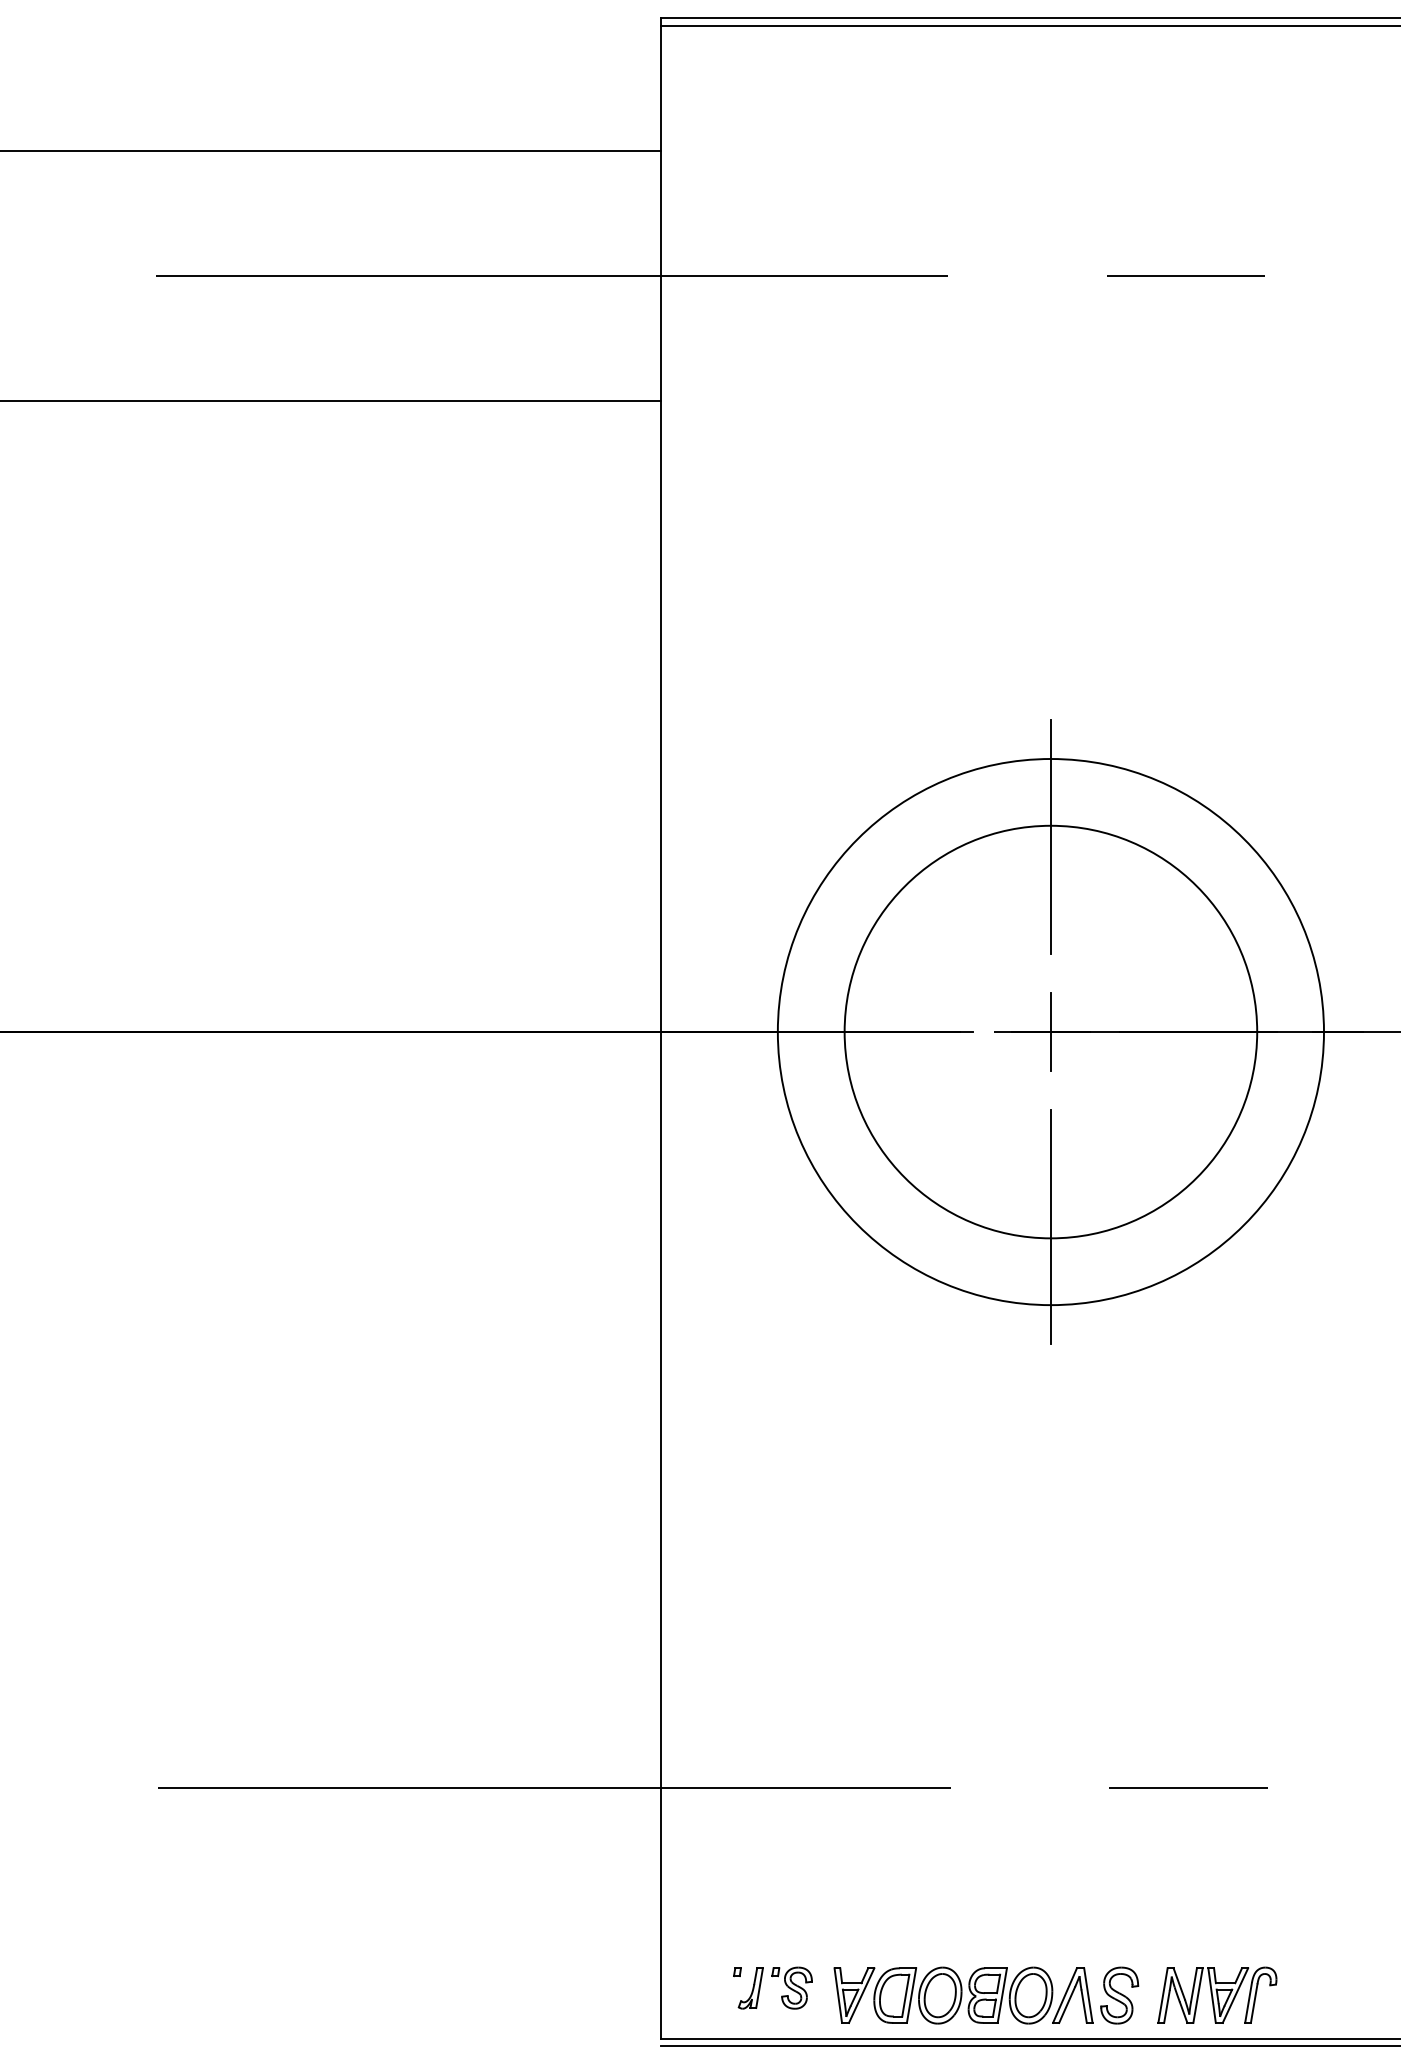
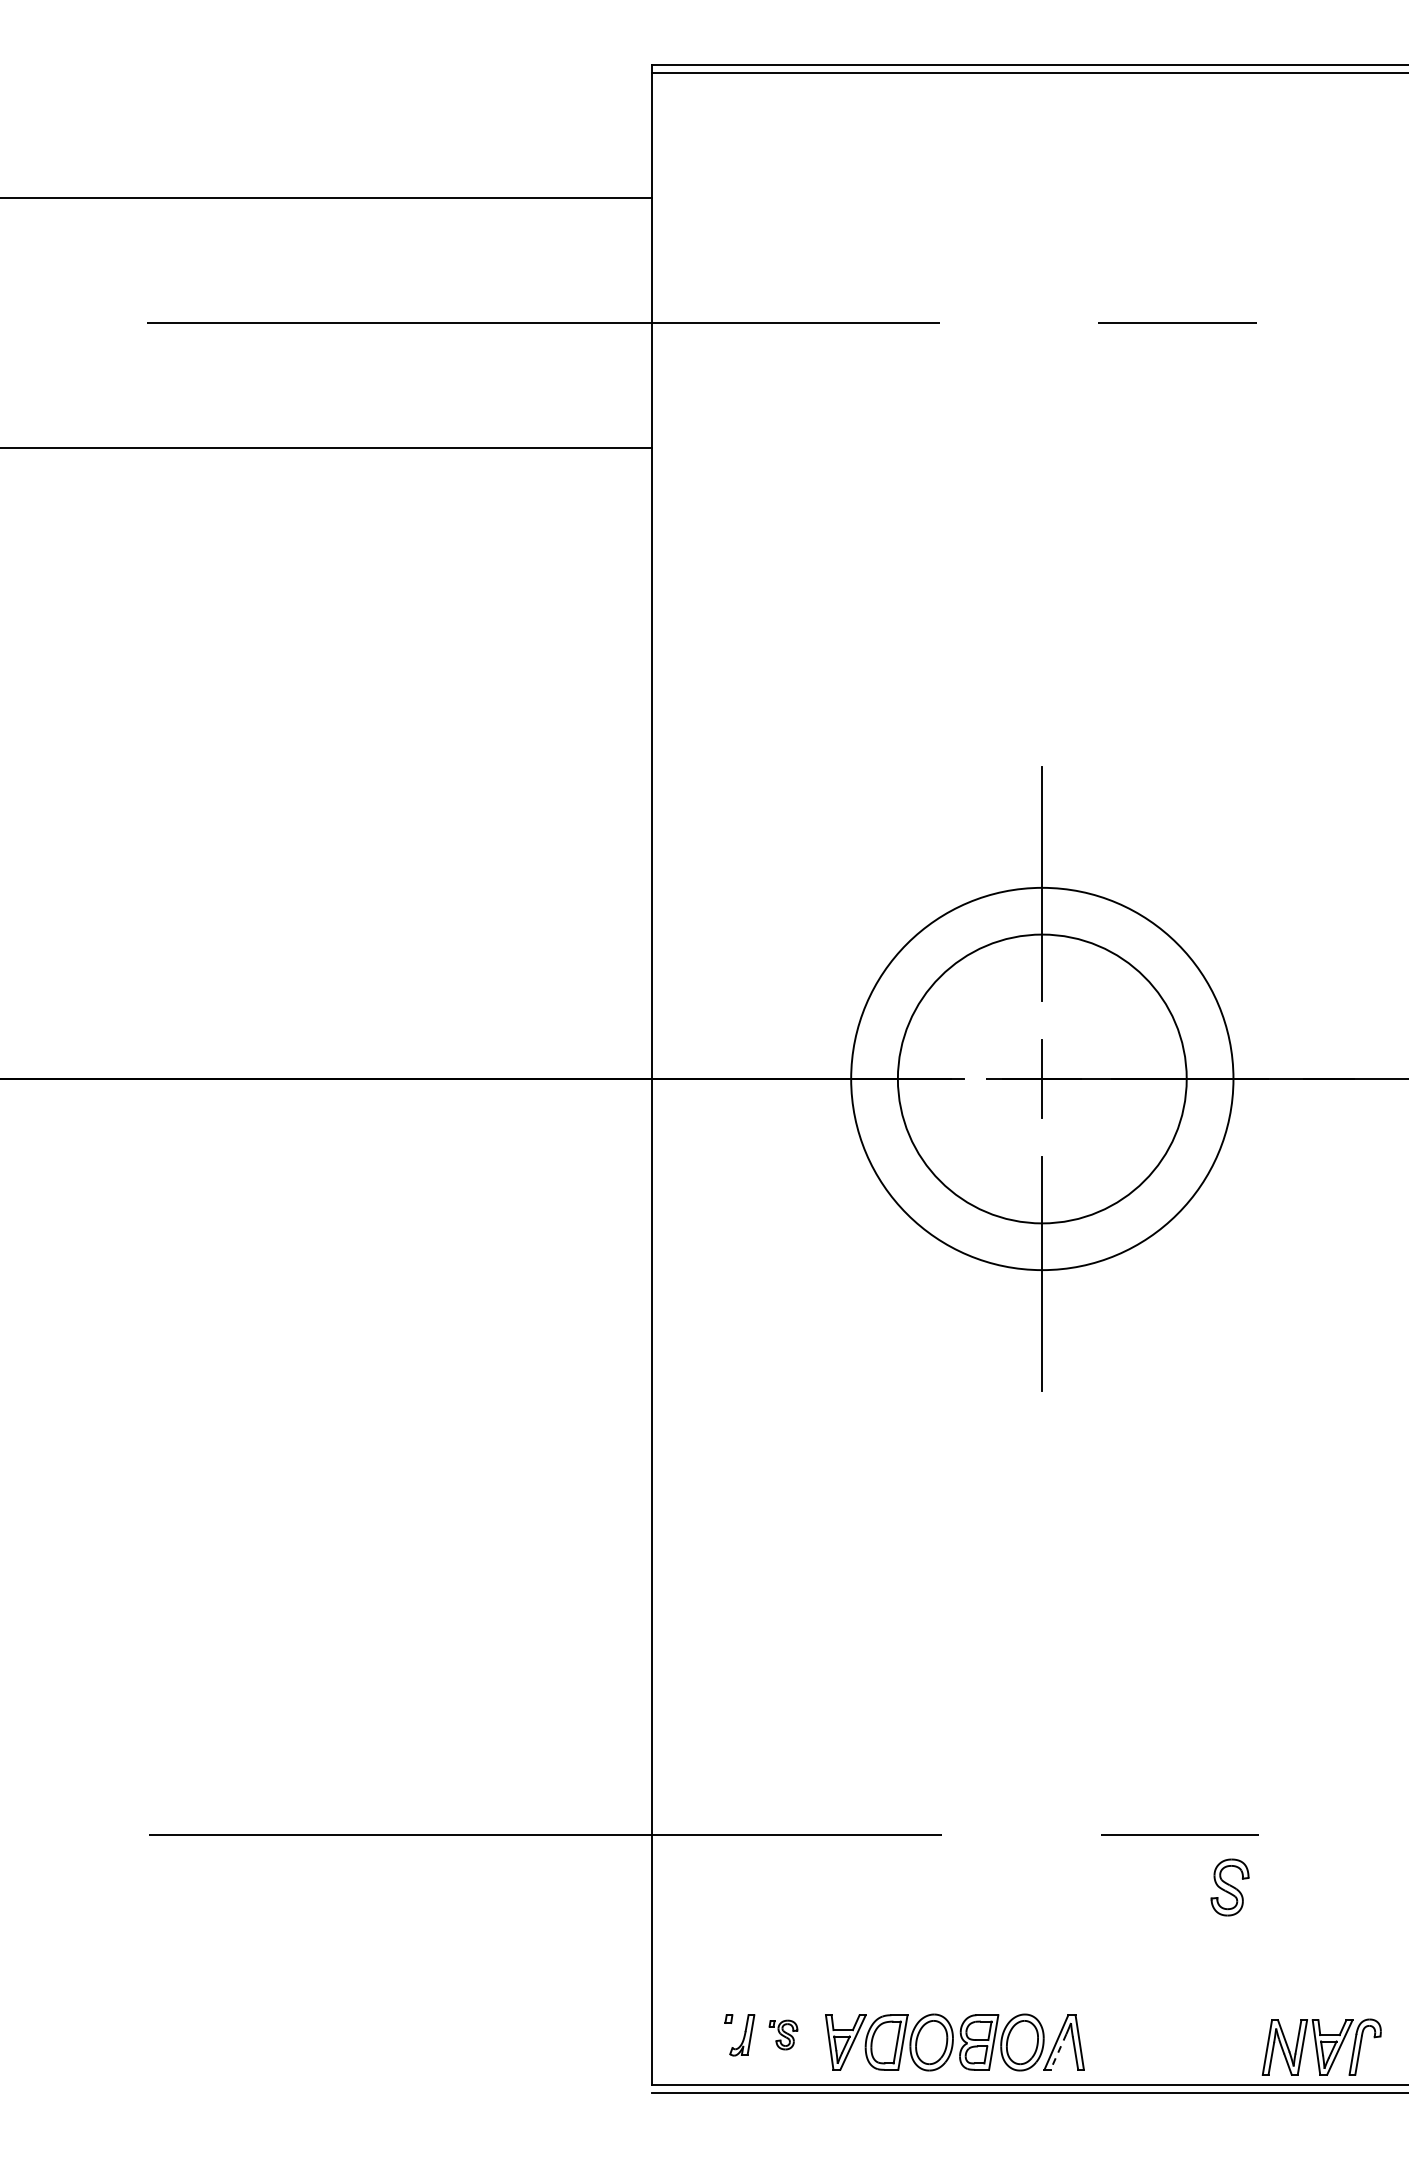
circle: (1051, 1031) -> (1042, 1078), size x0.7
circle: (1051, 1031) -> (1042, 1078), size x0.7
part: (792, 1987) -> (783, 2034), size x0.7
part: (1217, 1994) -> (1321, 2046), moved
part: (1119, 1995) -> (1229, 1887), moved
line: (1067, 2004) -> (1058, 2051), solid -> dashed

